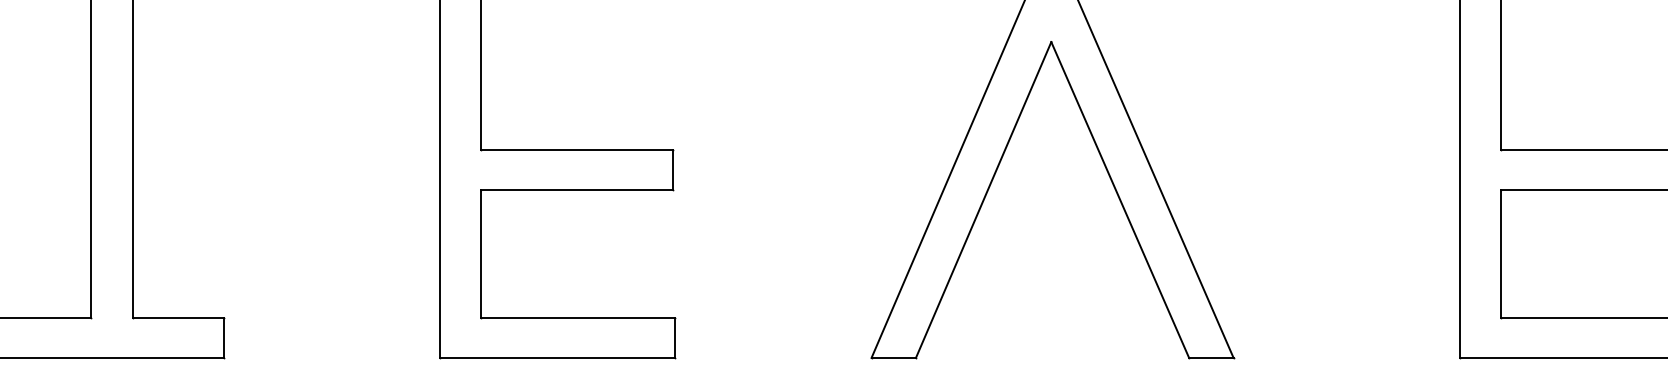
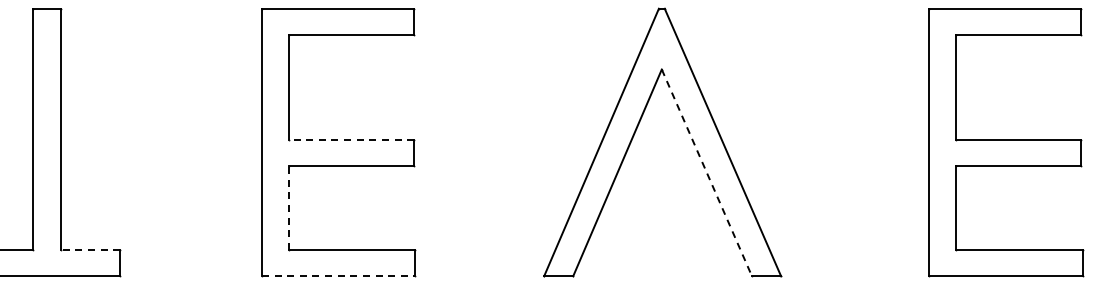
line: (577, 150) -> (351, 140), solid -> dashed
line: (1119, 199) -> (706, 172), solid -> dashed
line: (480, 254) -> (288, 208), solid -> dashed
line: (178, 318) -> (90, 250), solid -> dashed
line: (557, 358) -> (338, 276), solid -> dashed

